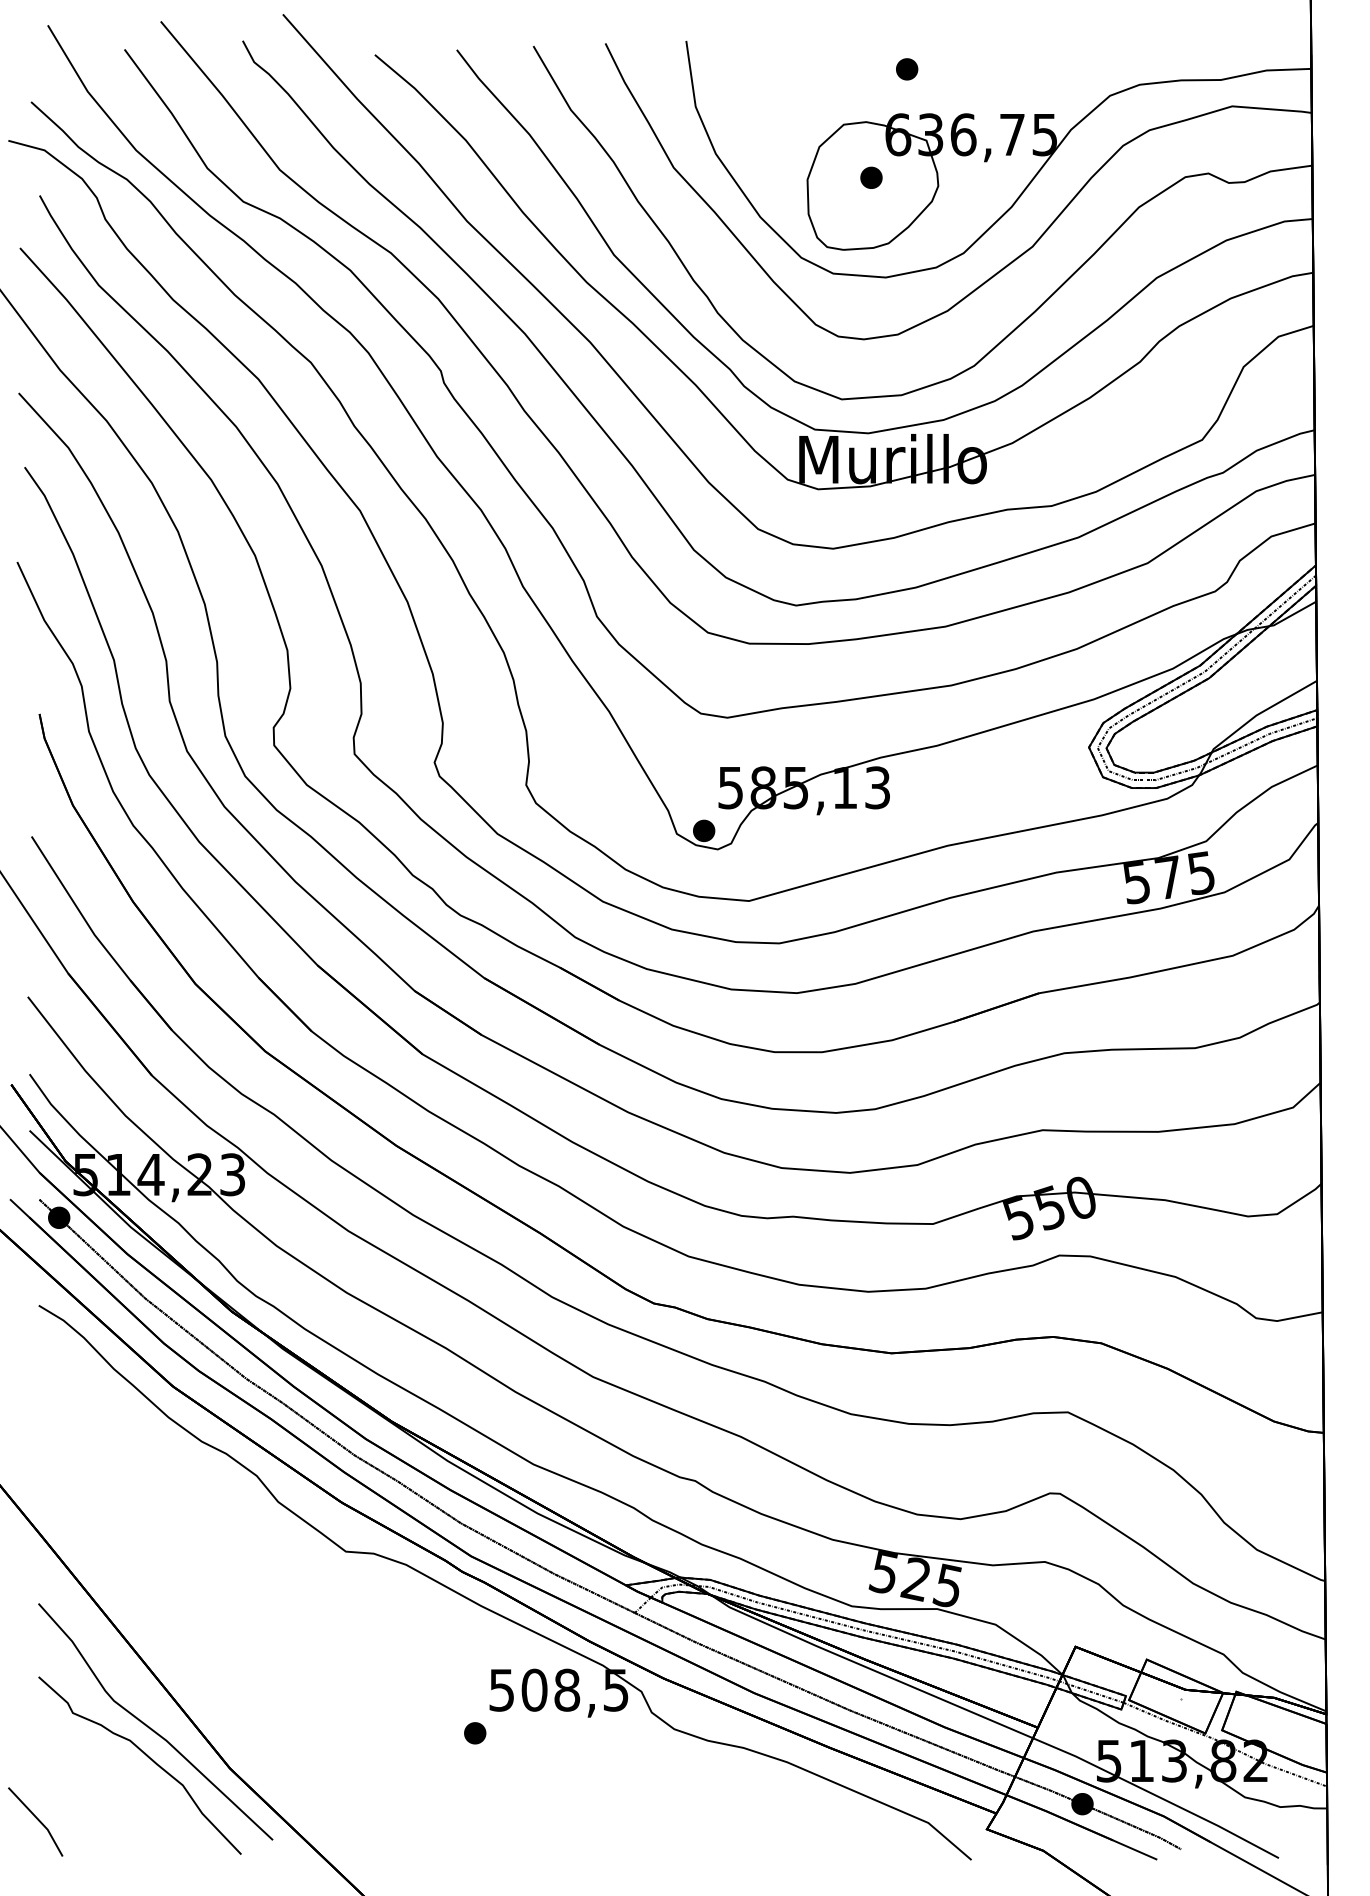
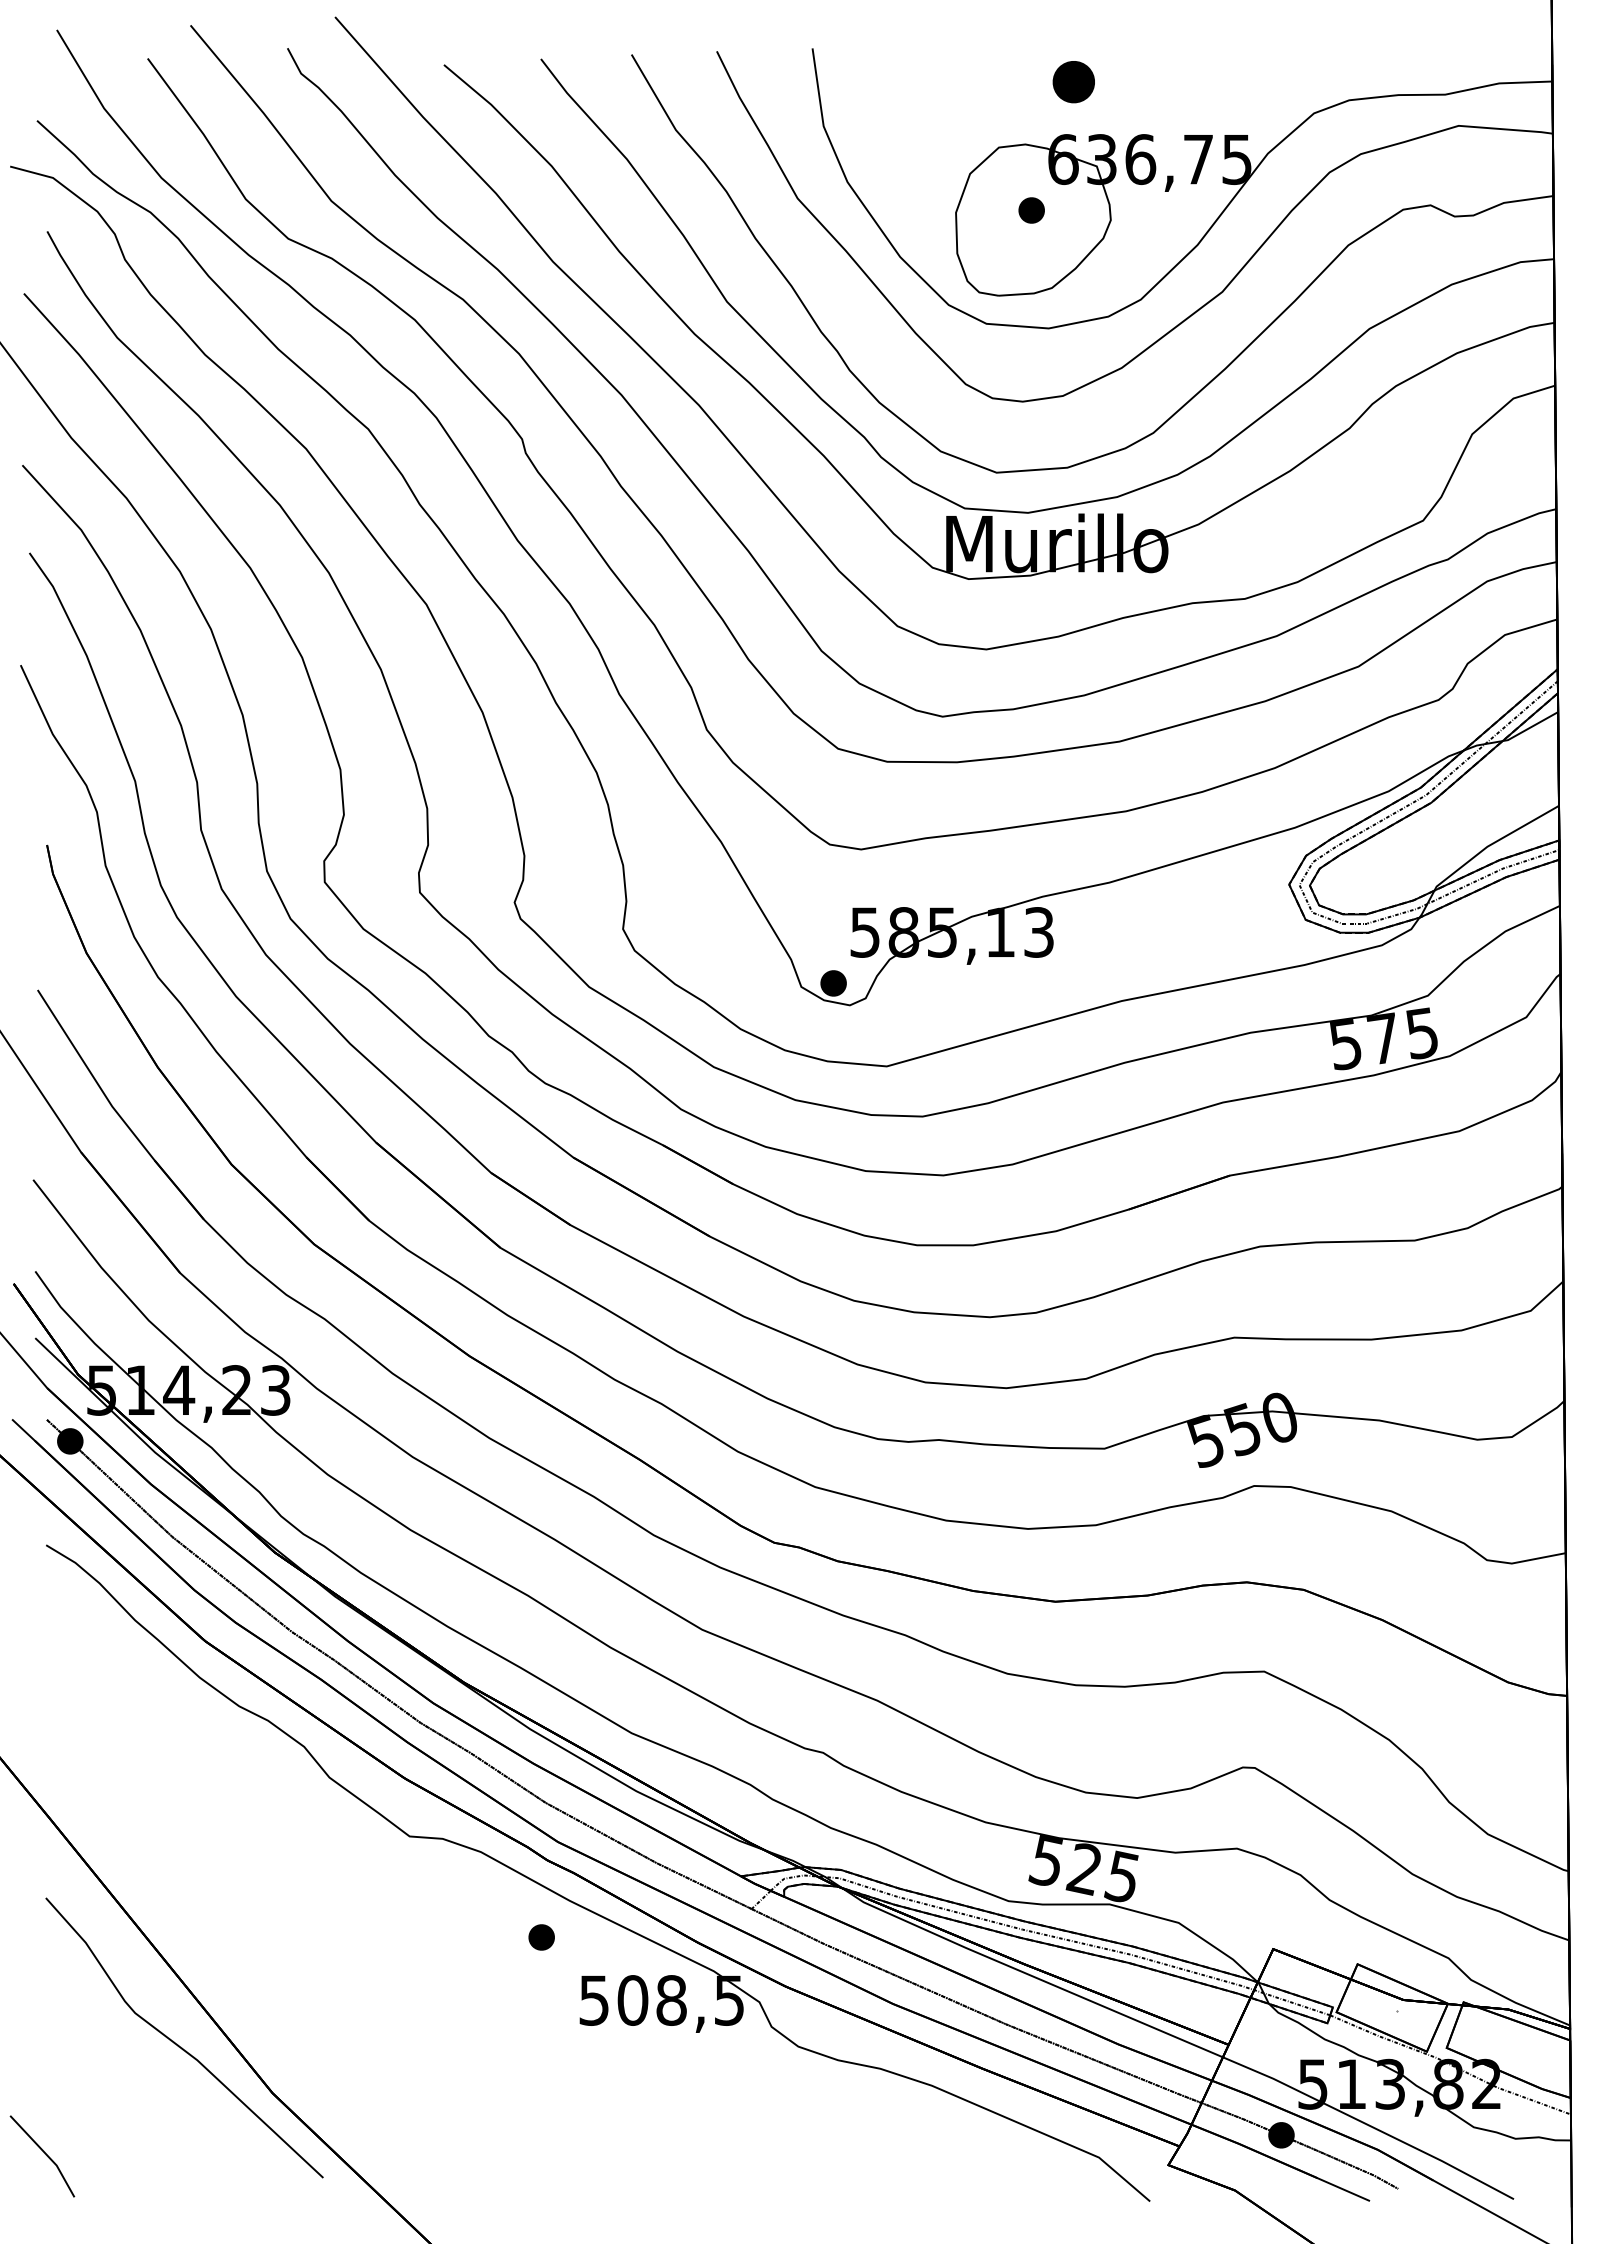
part: (906, 68) -> (1073, 81), size x1.6
part: (475, 1733) -> (541, 1937), moved
curve: (147, 1756) -> (174, 2079), removed

